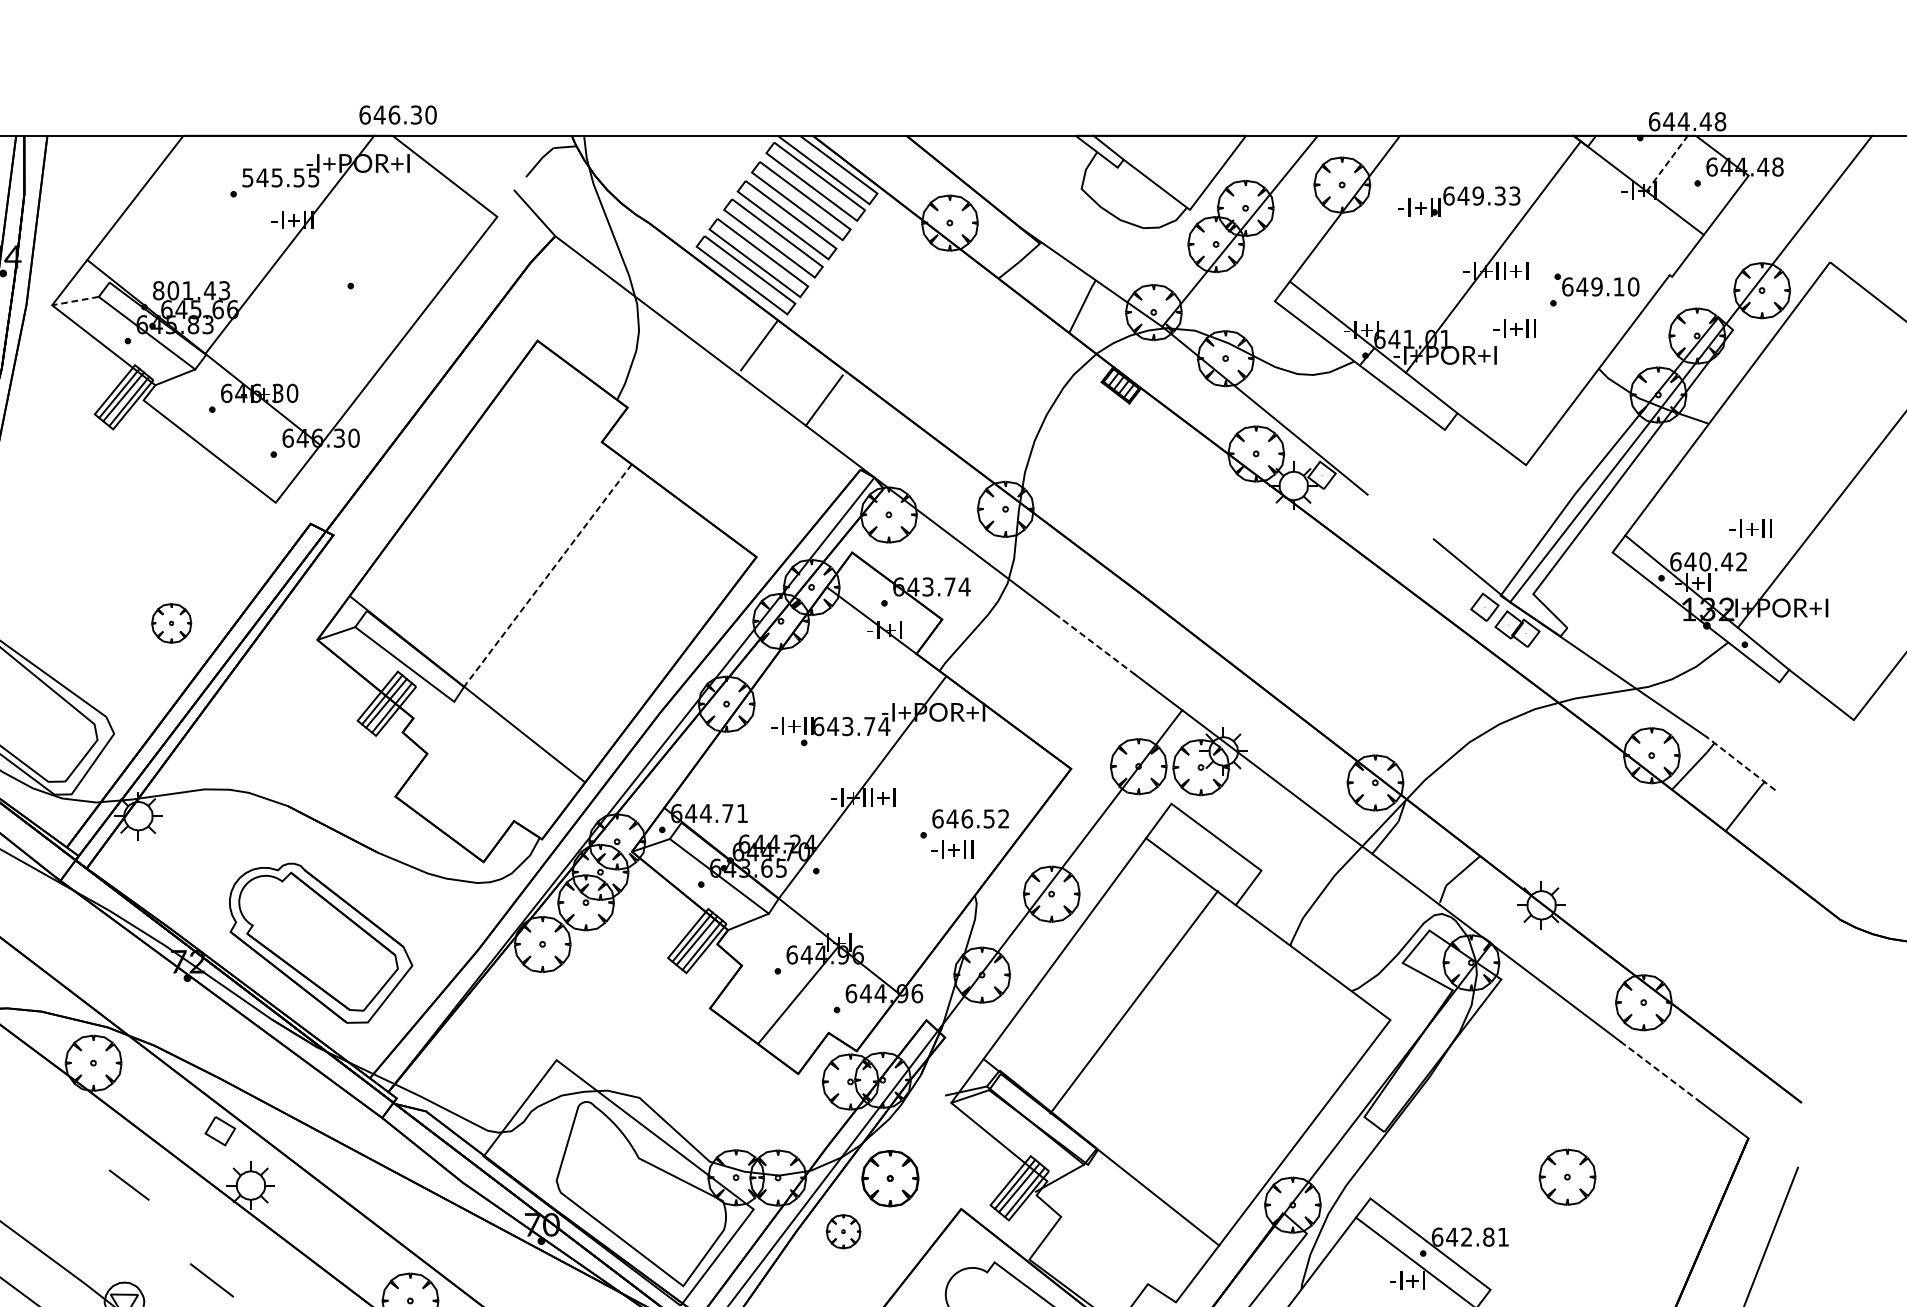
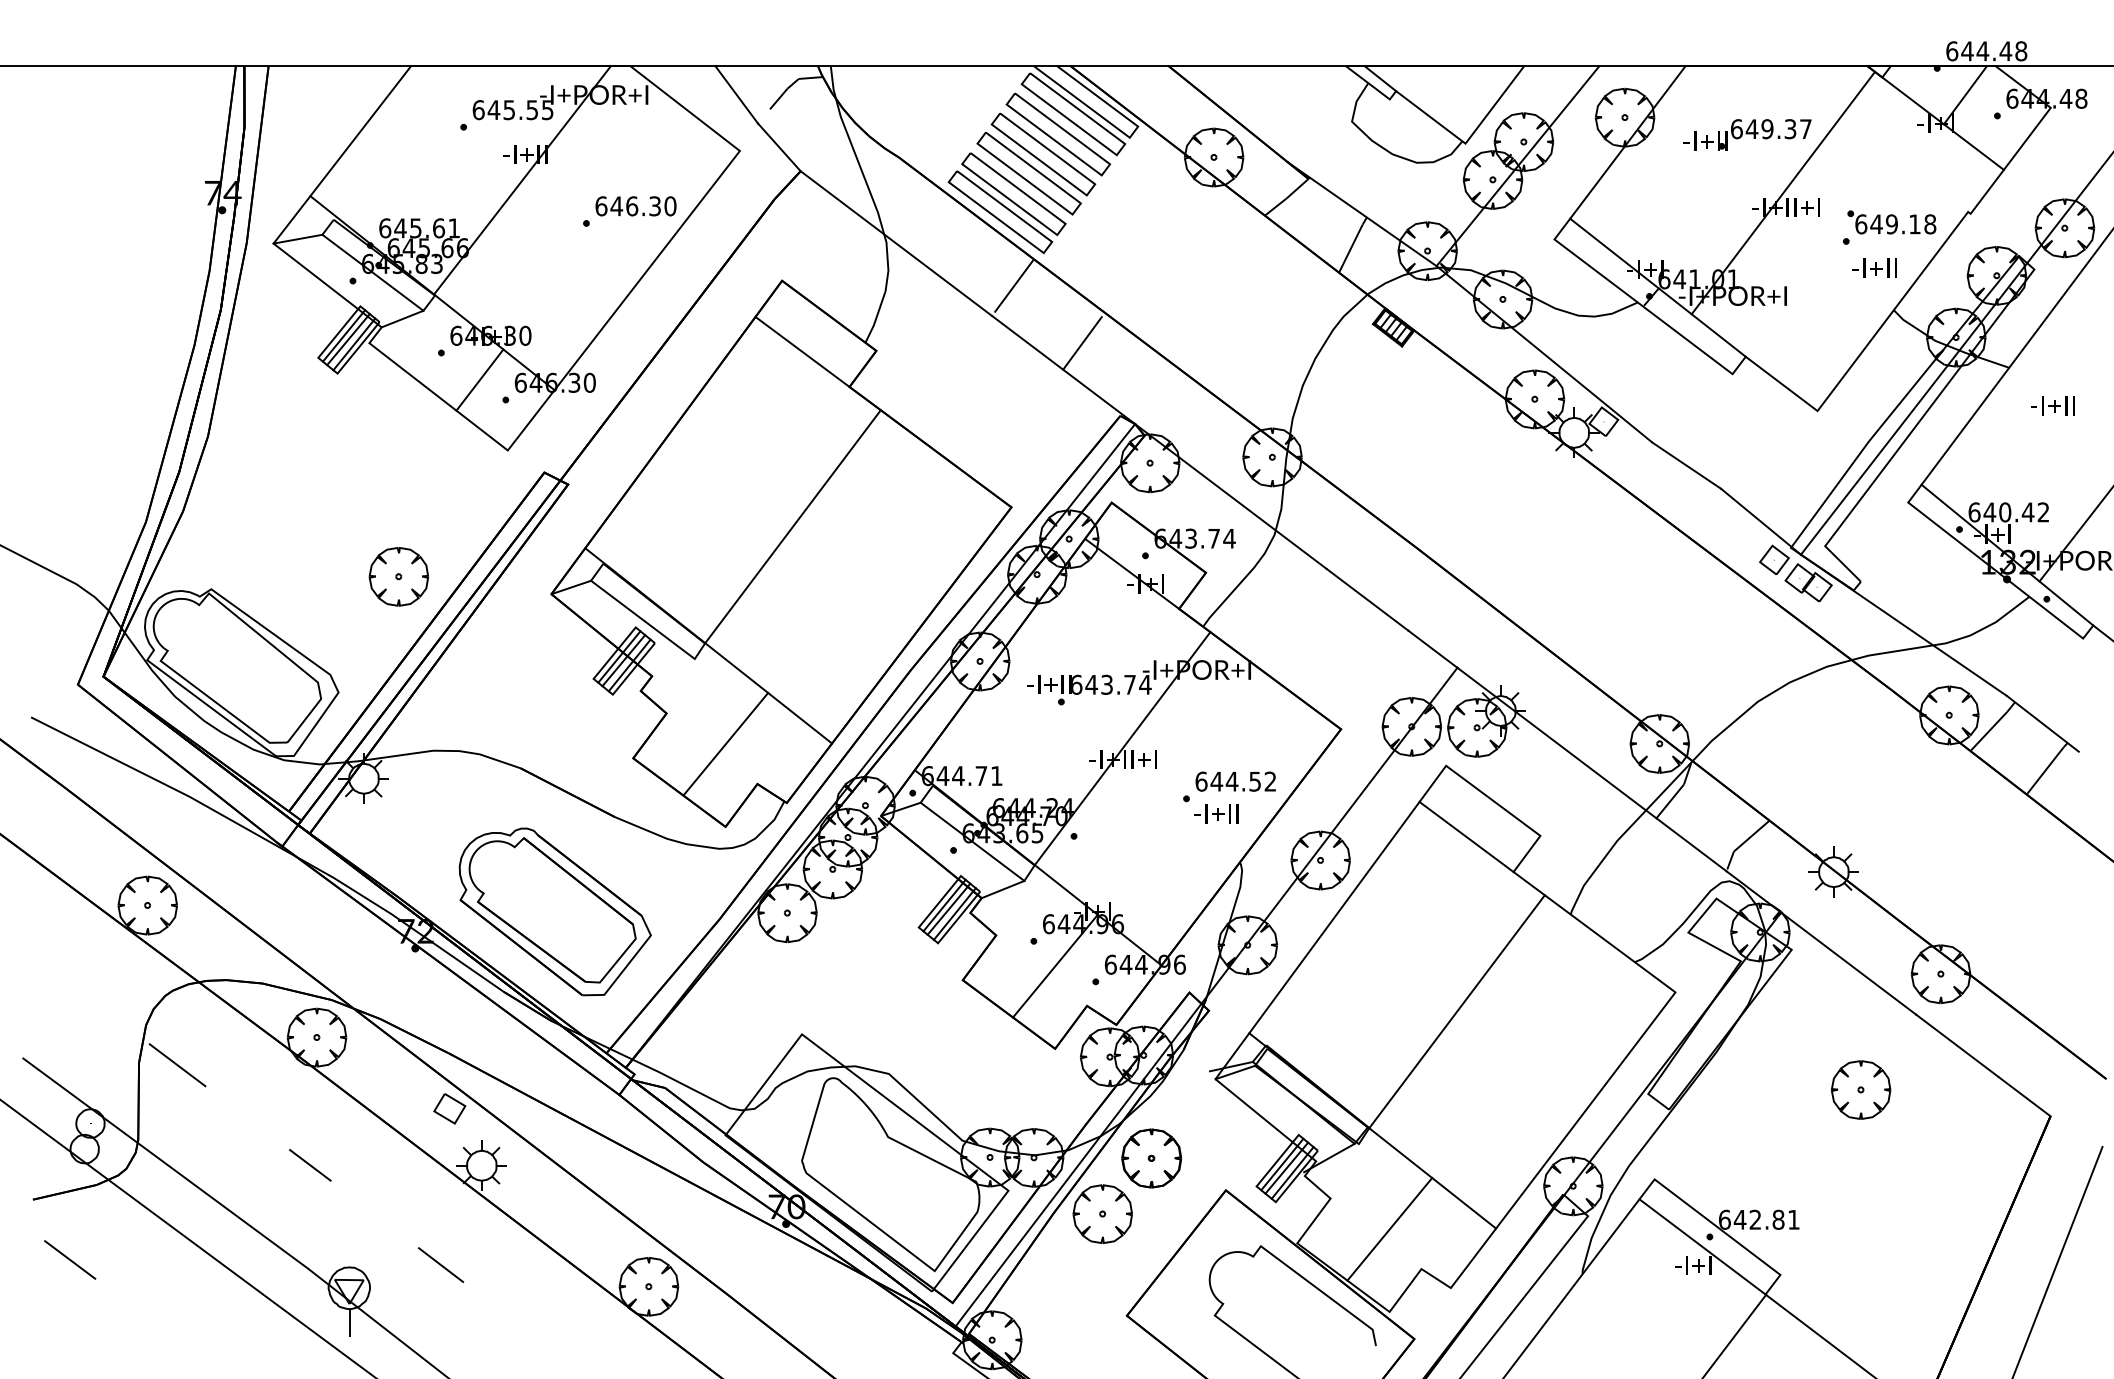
text: (397, 115) -> (635, 206), moved
line: (494, 162) -> (736, 94), added
line: (1667, 162) -> (1965, 94), dashed -> solid
text: (247, 178) -> (478, 110), 545.55 -> 645.55
text: (1514, 196) -> (1805, 129), 649.33 -> 649.37
text: (1633, 287) -> (1930, 224), 649.10 -> 649.18
text: (191, 290) -> (419, 228), 801.43 -> 645.61
line: (75, 301) -> (298, 239), dashed -> solid
text: (1514, 328) -> (1874, 267), moved
line: (557, 408) -> (802, 351), added
line: (248, 435) -> (479, 379), added
line: (1400, 517) -> (1686, 465), added
text: (1750, 528) -> (2052, 405), moved
line: (548, 575) -> (793, 526), dashed -> solid
part: (171, 623) -> (398, 576), size x1.43
line: (1096, 645) -> (1367, 599), dashed -> solid
line: (1740, 763) -> (2042, 723), dashed -> solid
line: (483, 782) -> (725, 743), added
text: (966, 818) -> (1231, 781), 646.52 -> 644.52
line: (1133, 1002) -> (1456, 1011), moved
line: (1659, 1071) -> (1957, 1046), dashed -> solid
part: (1567, 1176) -> (1860, 1089), moved
line: (129, 1185) -> (310, 1165), moved
part: (843, 1231) -> (1102, 1213), size x1.67
line: (1117, 1245) -> (1389, 1228), added

